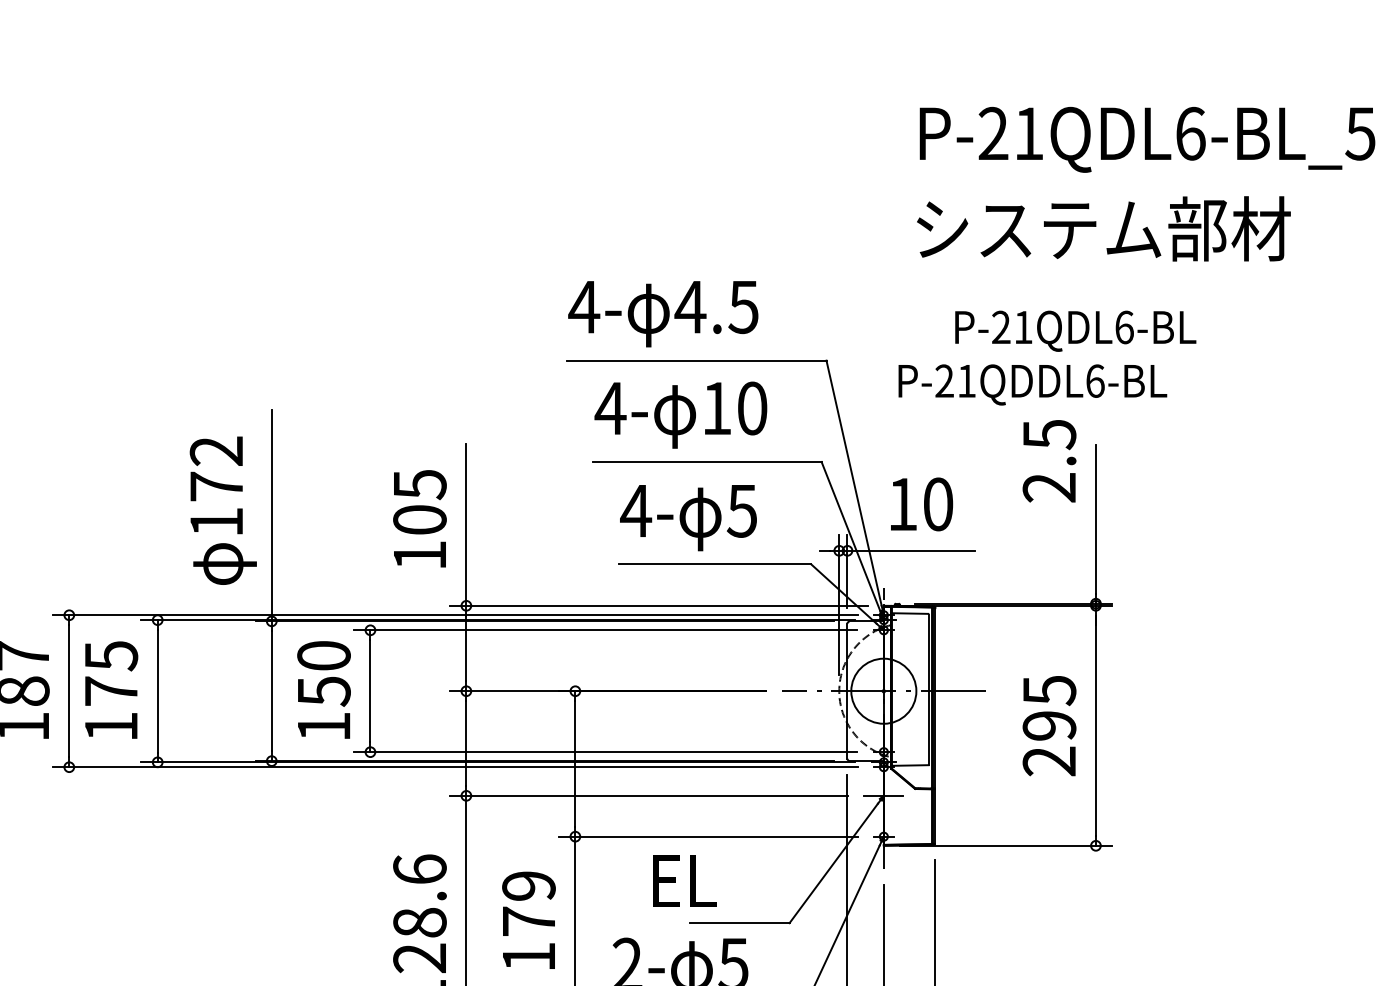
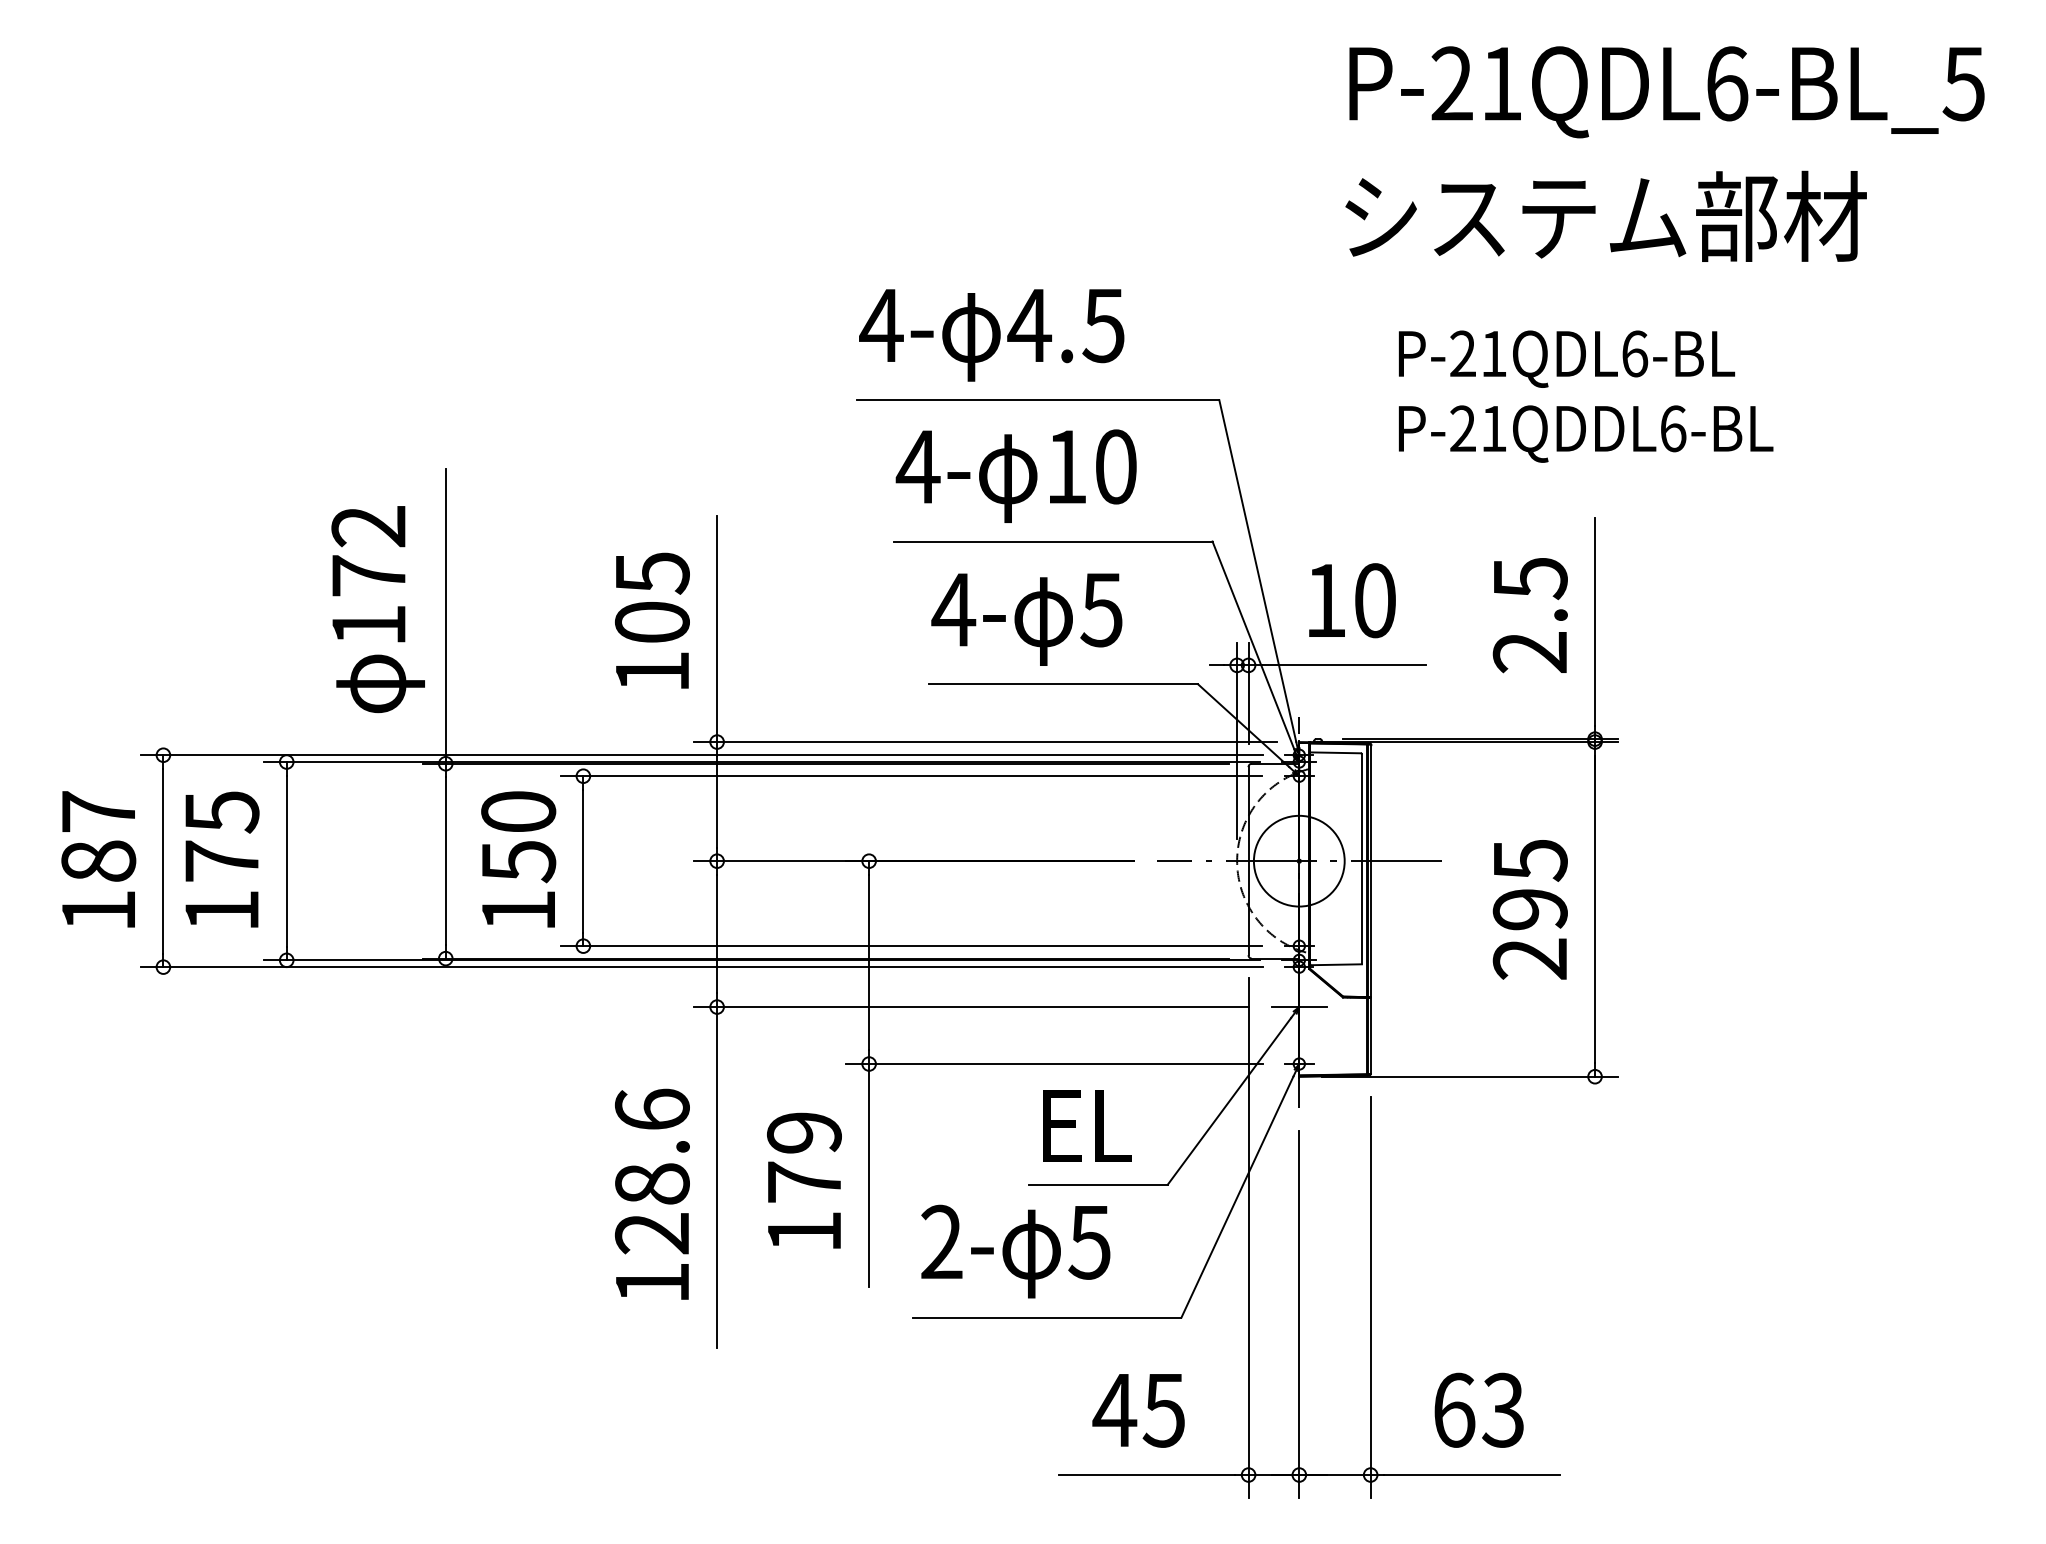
text: (1032, 384) -> (1585, 433), moved
text: (1048, 461) -> (1529, 615), moved
text: (684, 880) -> (1087, 1125), moved

